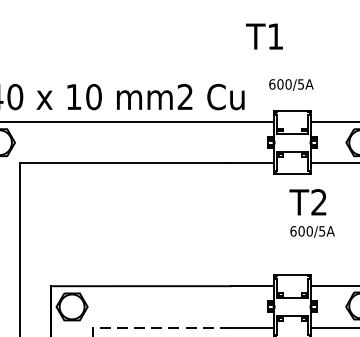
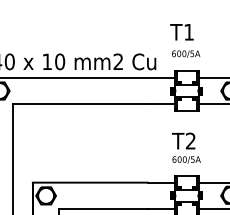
text: (263, 36) -> (181, 32), moved
text: (312, 212) -> (186, 147), moved
line: (161, 328) -> (103, 209), dashed -> solid

